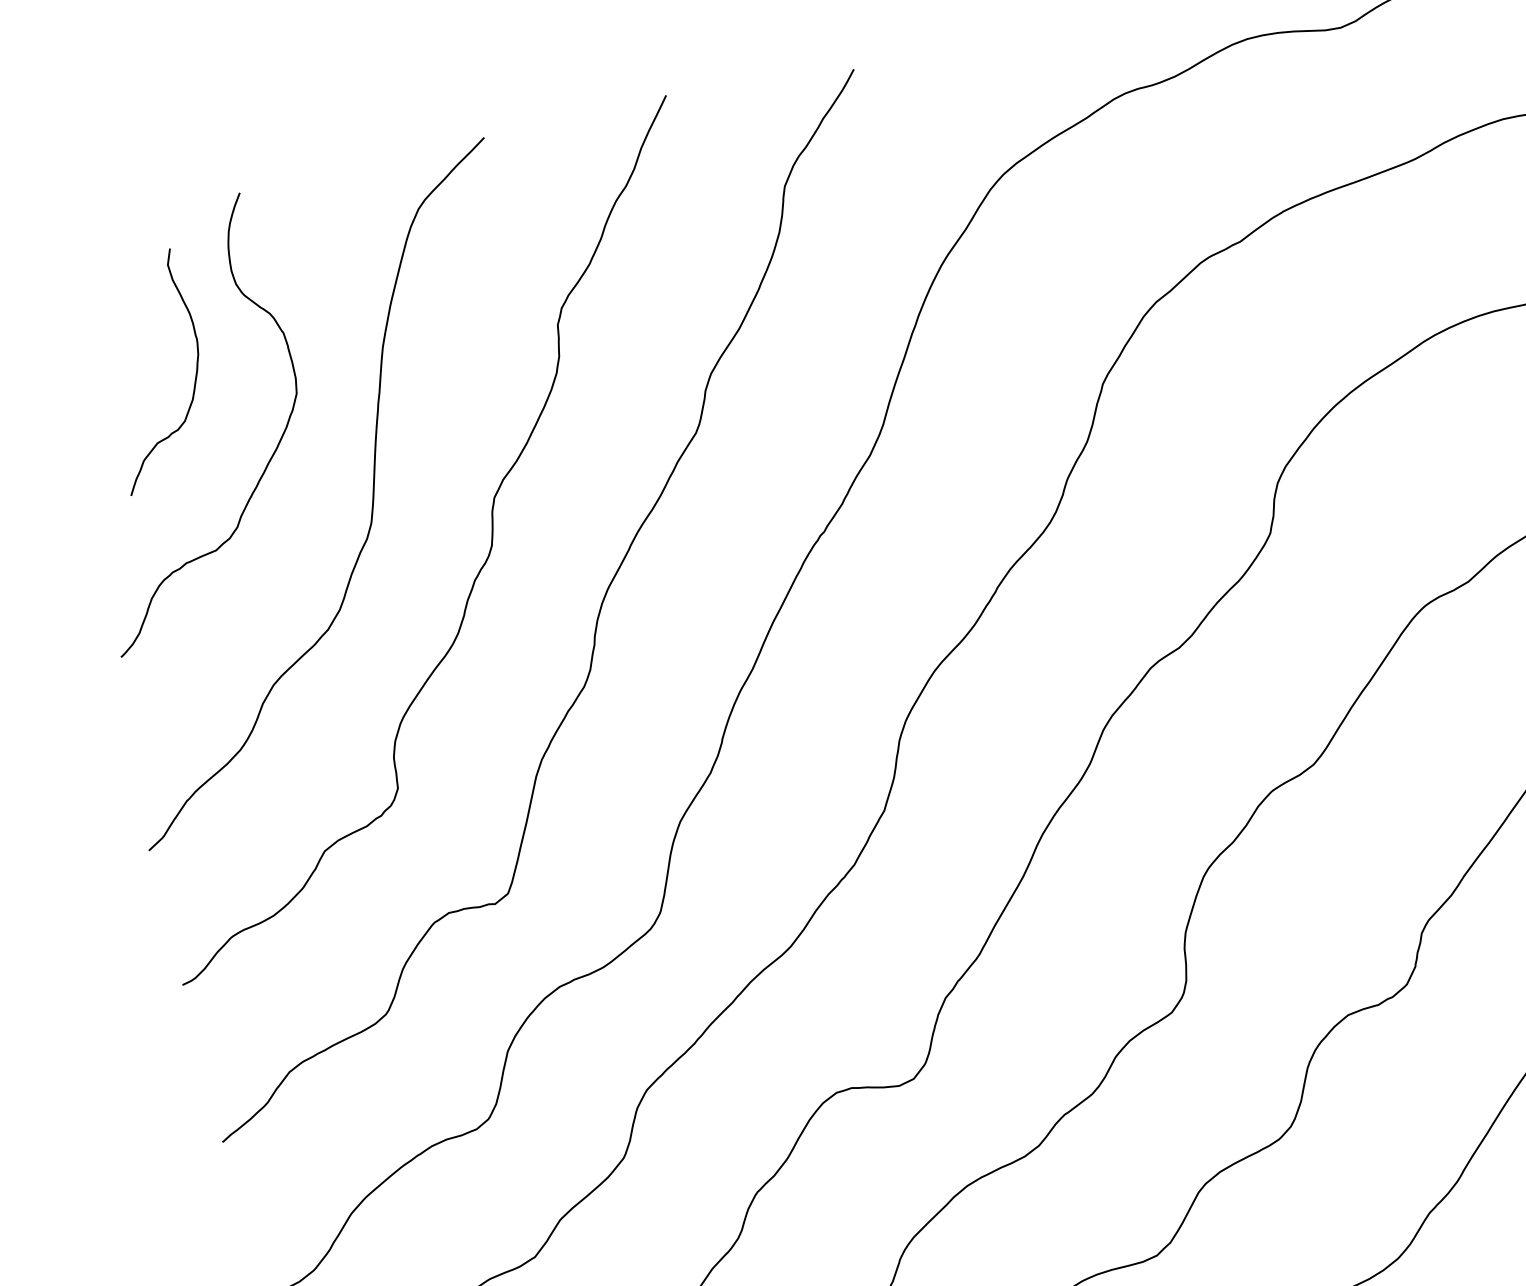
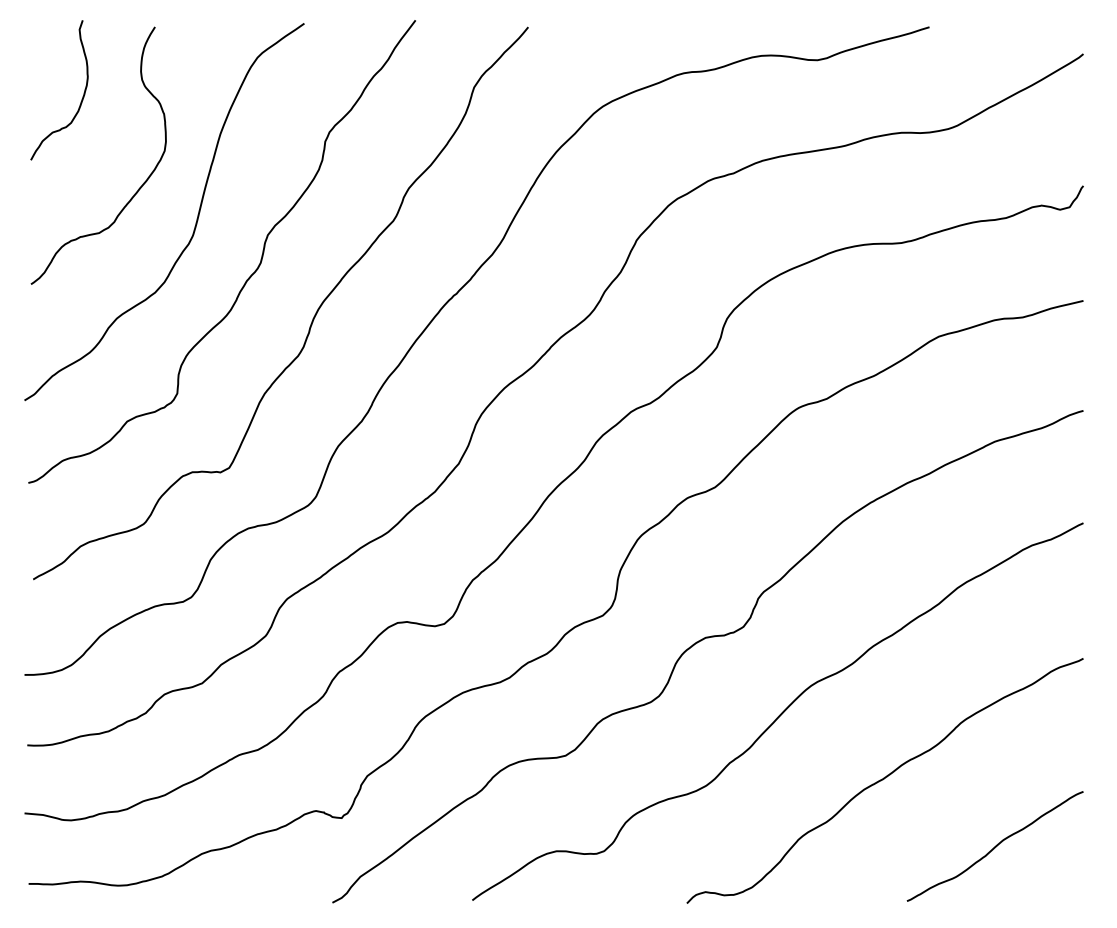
curve: (193, 382) -> (80, 101), moved

